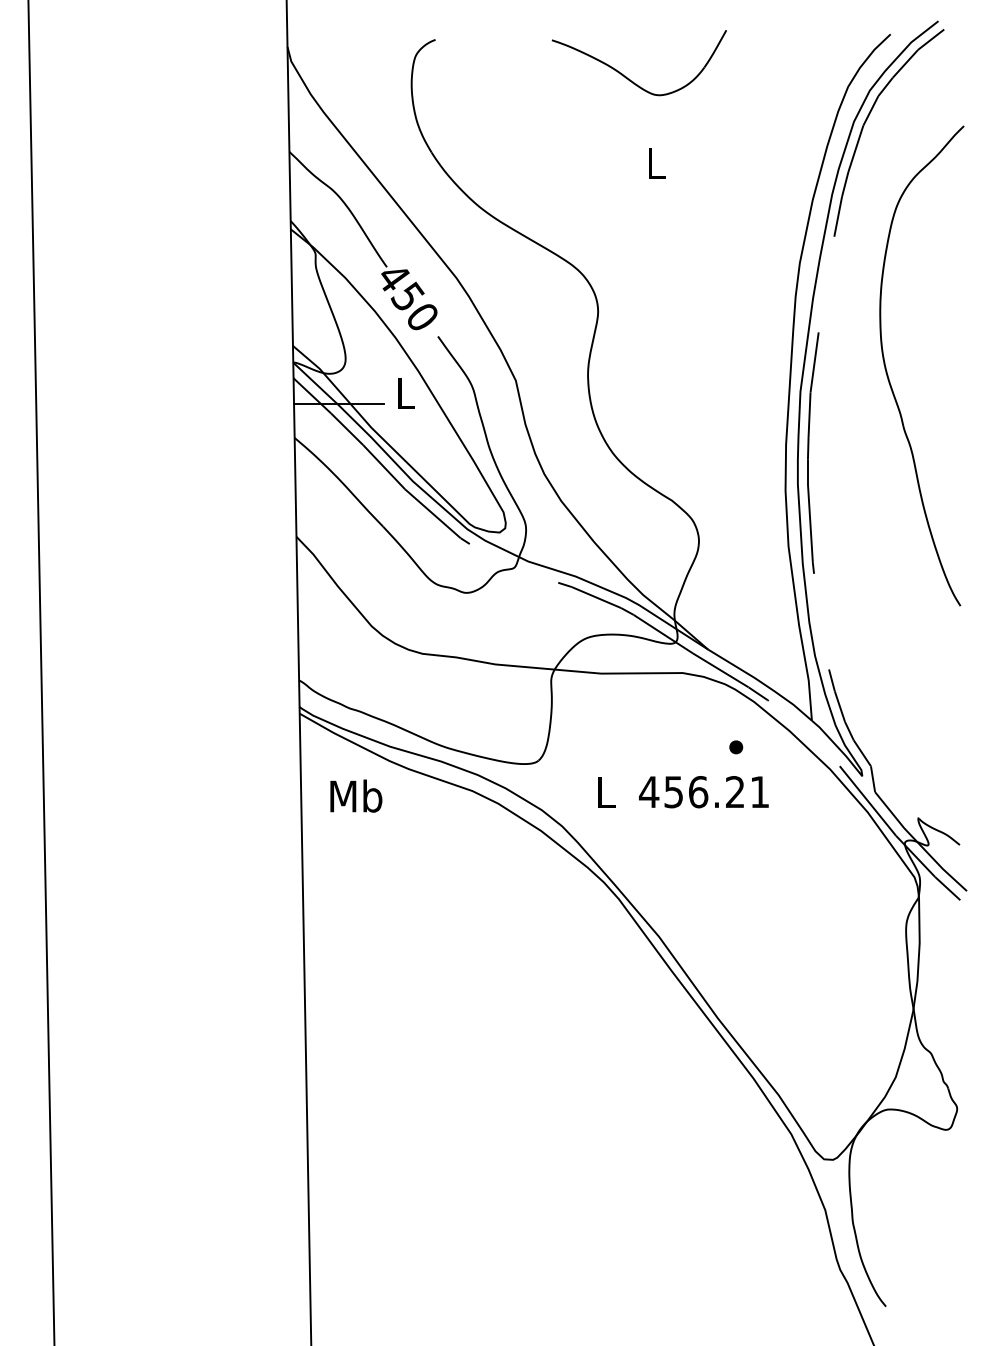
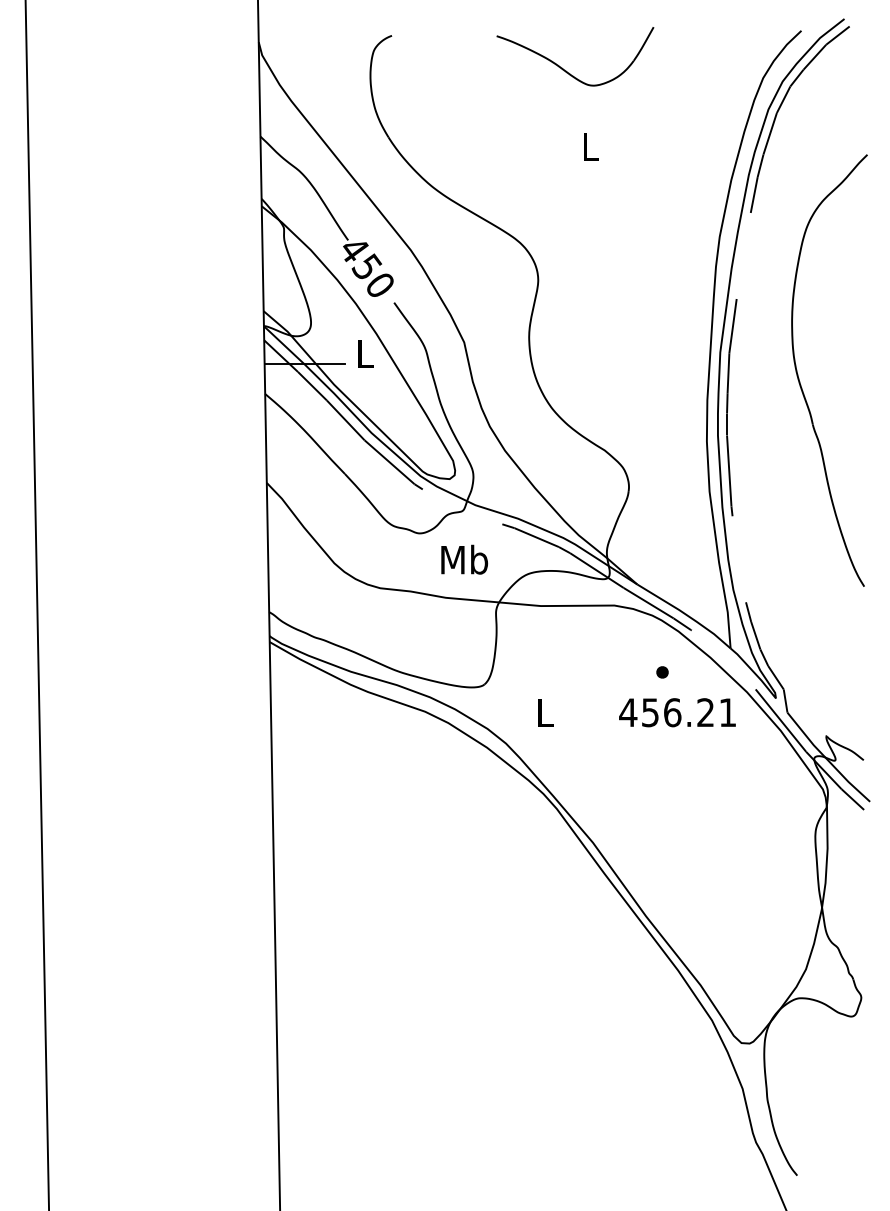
part: (888, 374) -> (799, 378), moved
text: (703, 792) -> (677, 713), moved
text: (356, 795) -> (464, 559), moved

